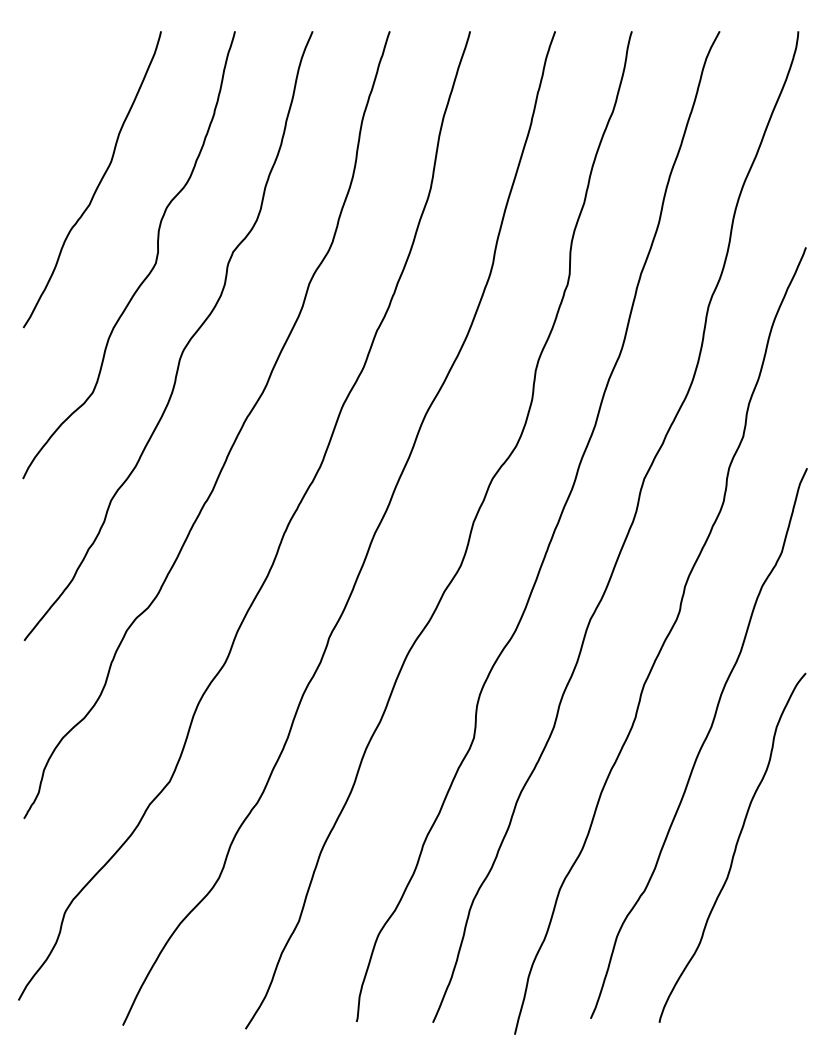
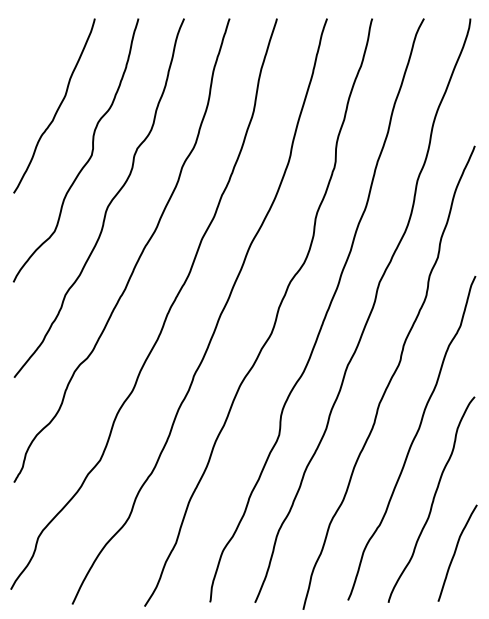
curve: (774, 935) -> (456, 551), added

